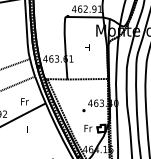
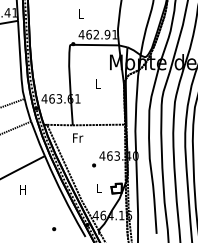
text: (86, 47) -> (97, 83), H -> L
text: (25, 101) -> (78, 137), moved
text: (88, 128) -> (99, 188), Fr -> L
text: (28, 129) -> (22, 189), L -> H

